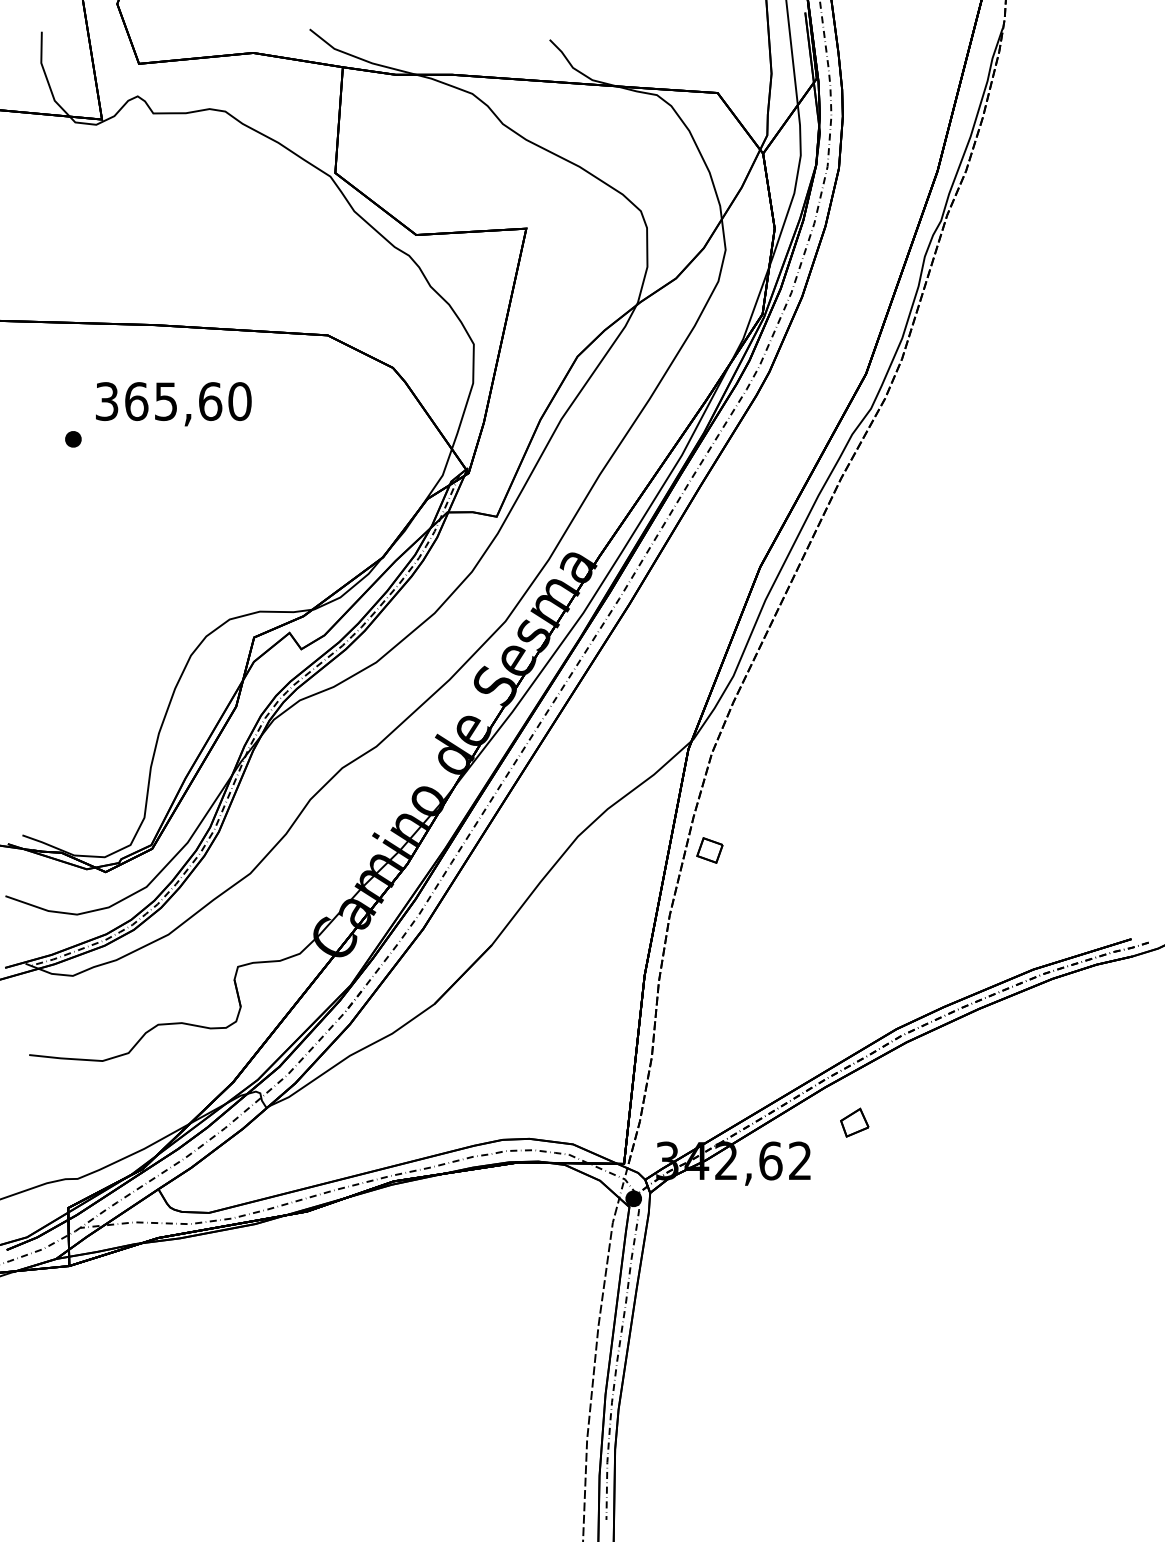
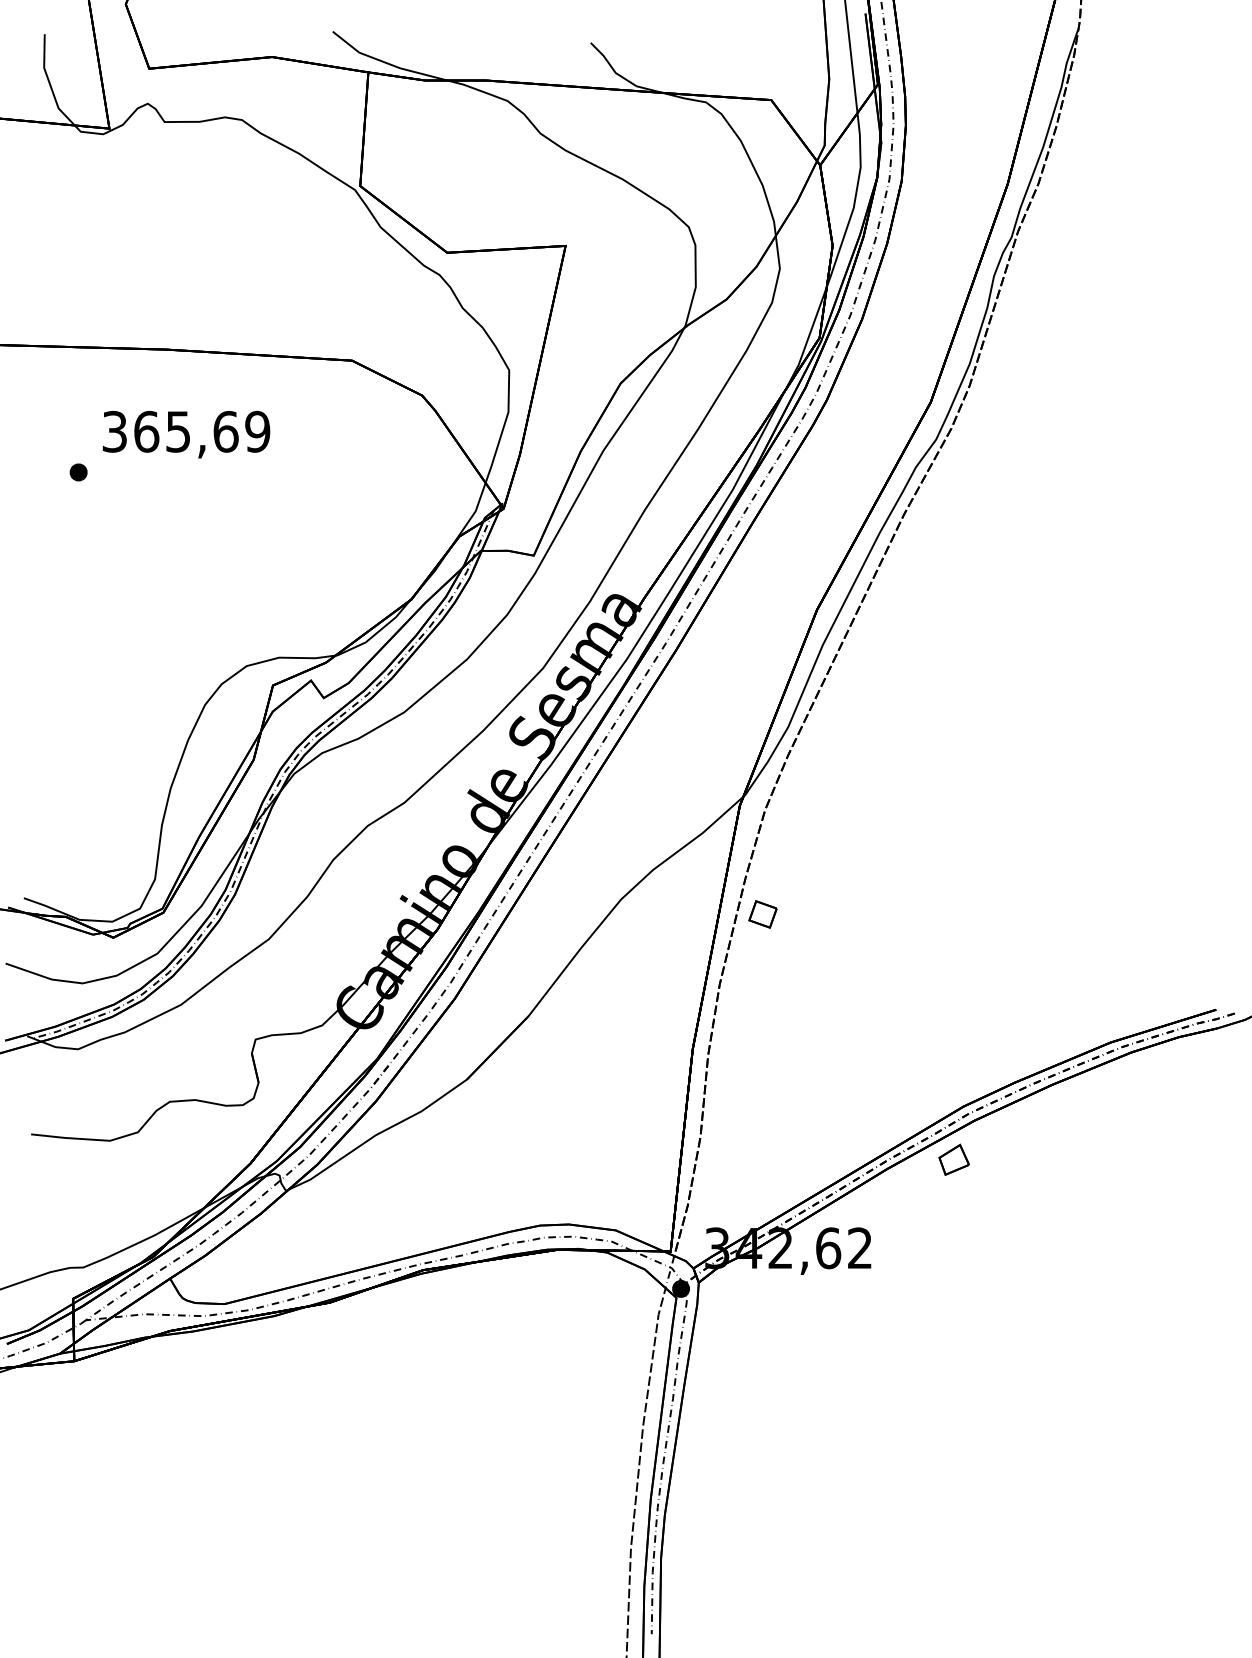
text: (239, 401) -> (257, 431), 365,60 -> 365,69
part: (854, 1122) -> (953, 1159), moved

